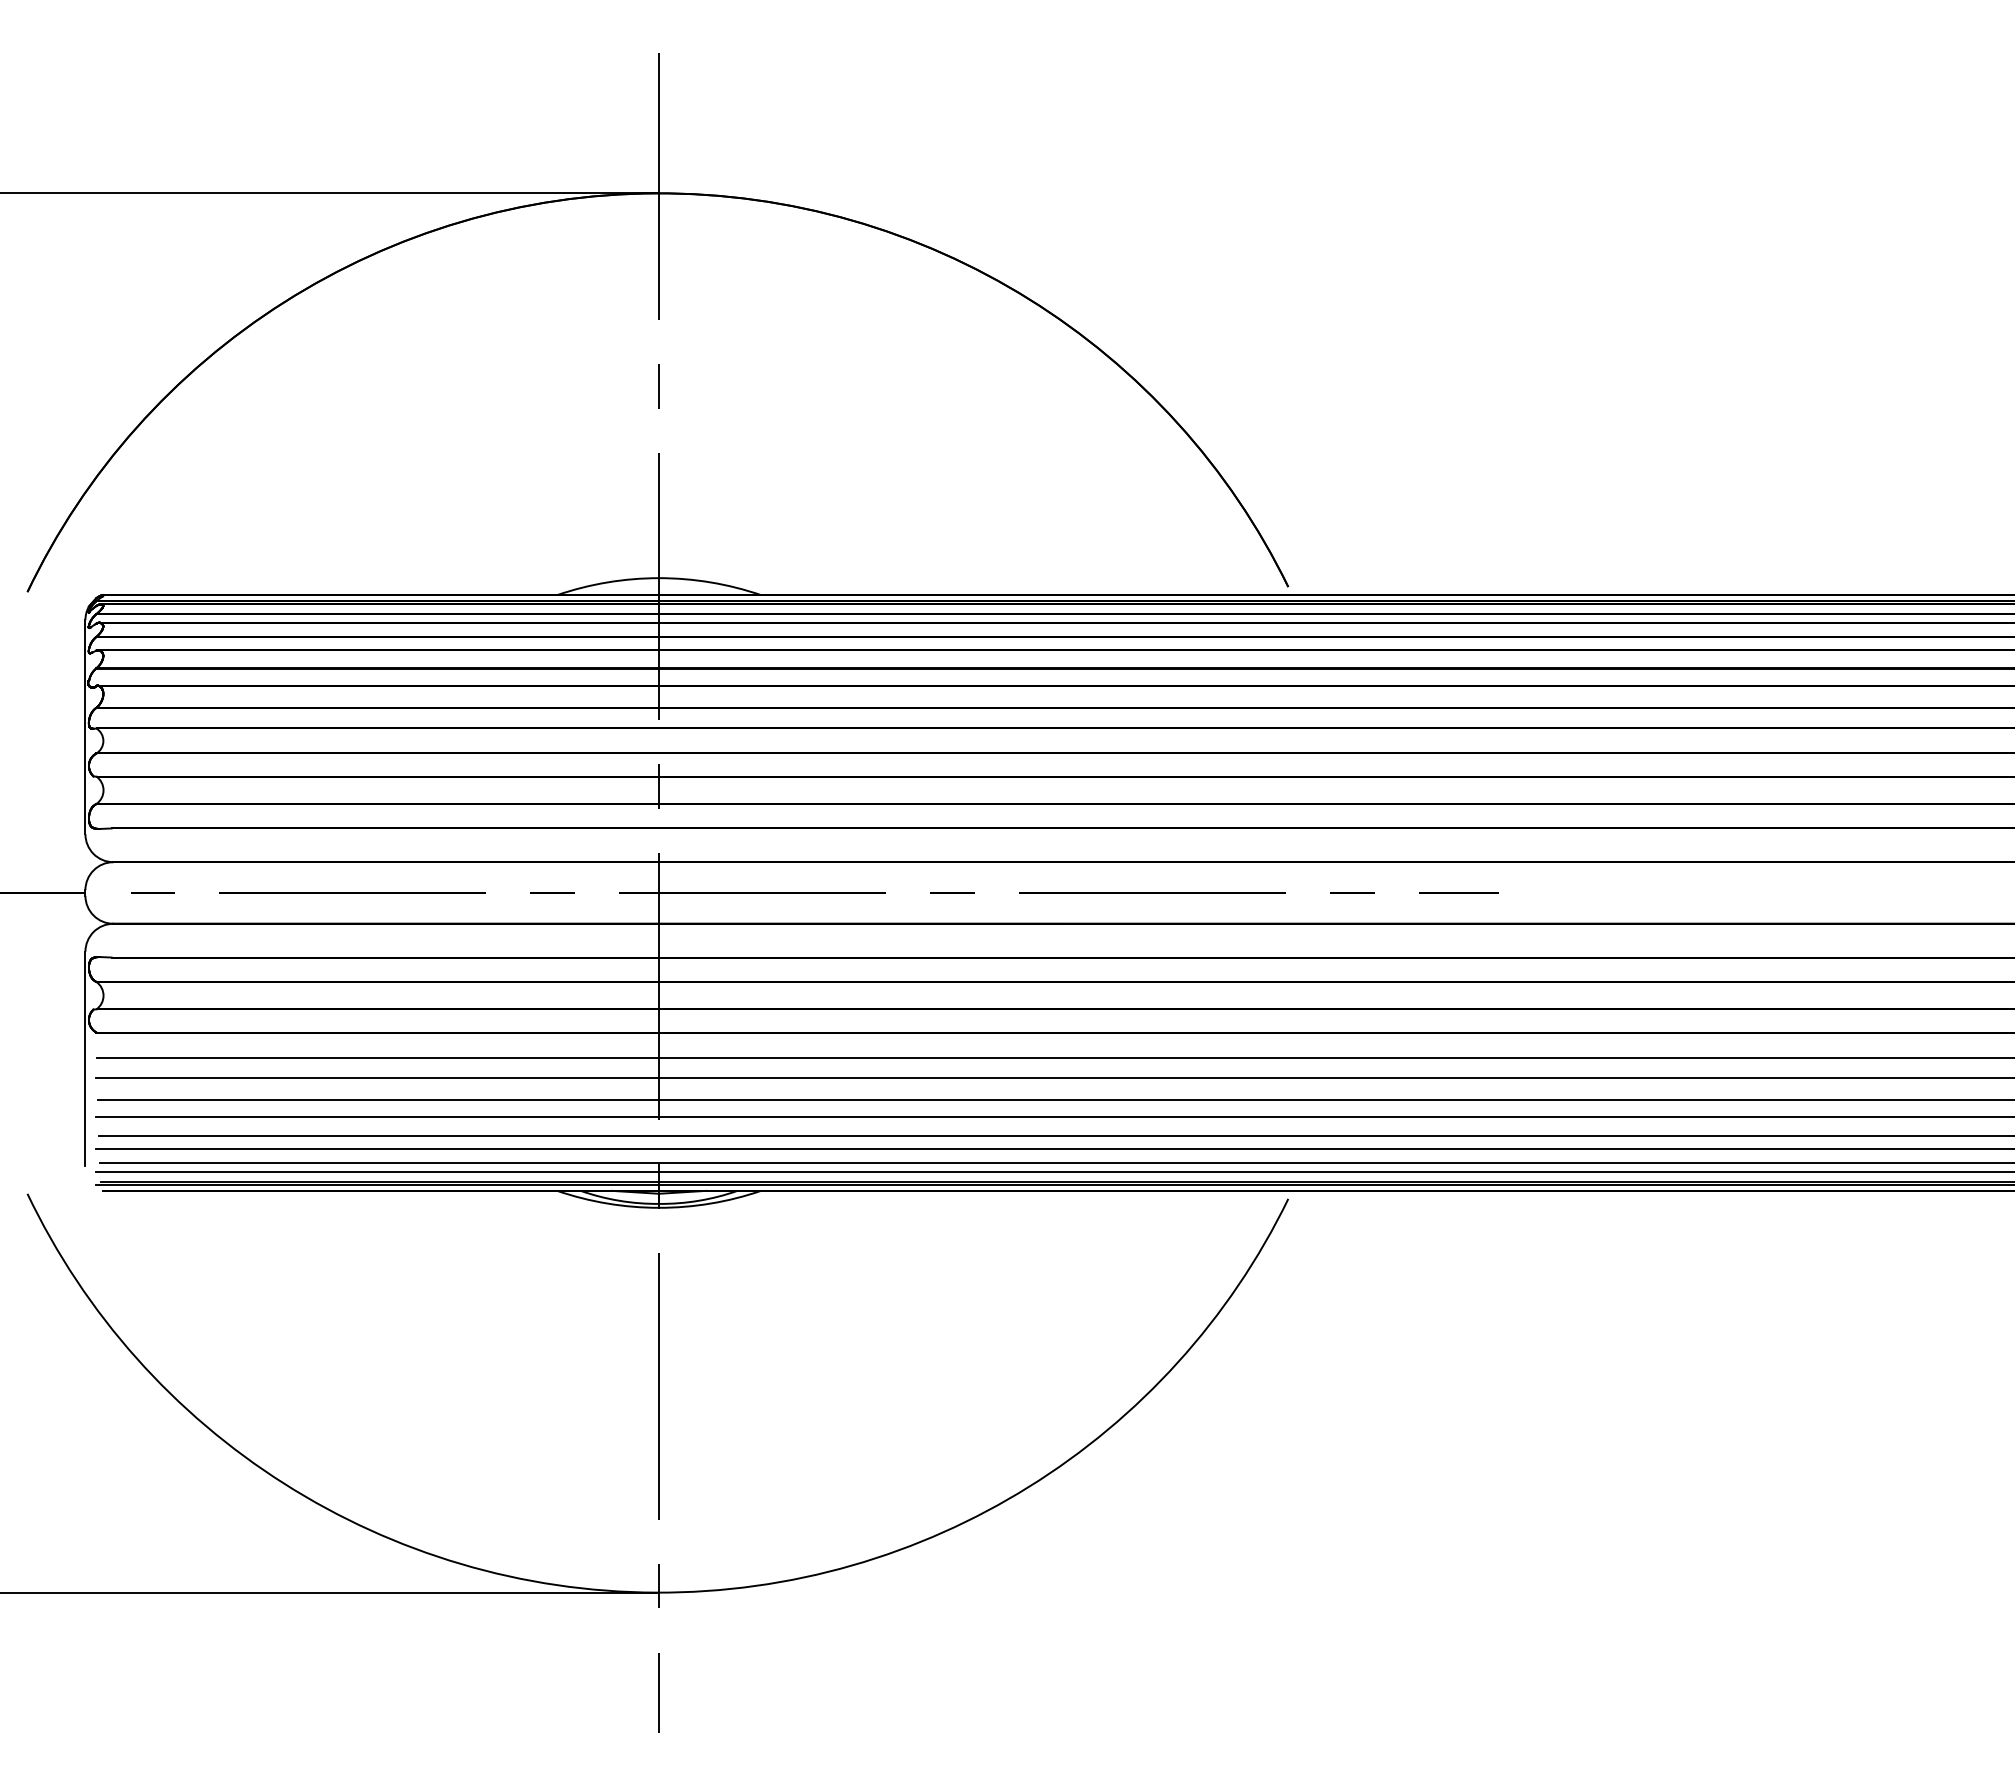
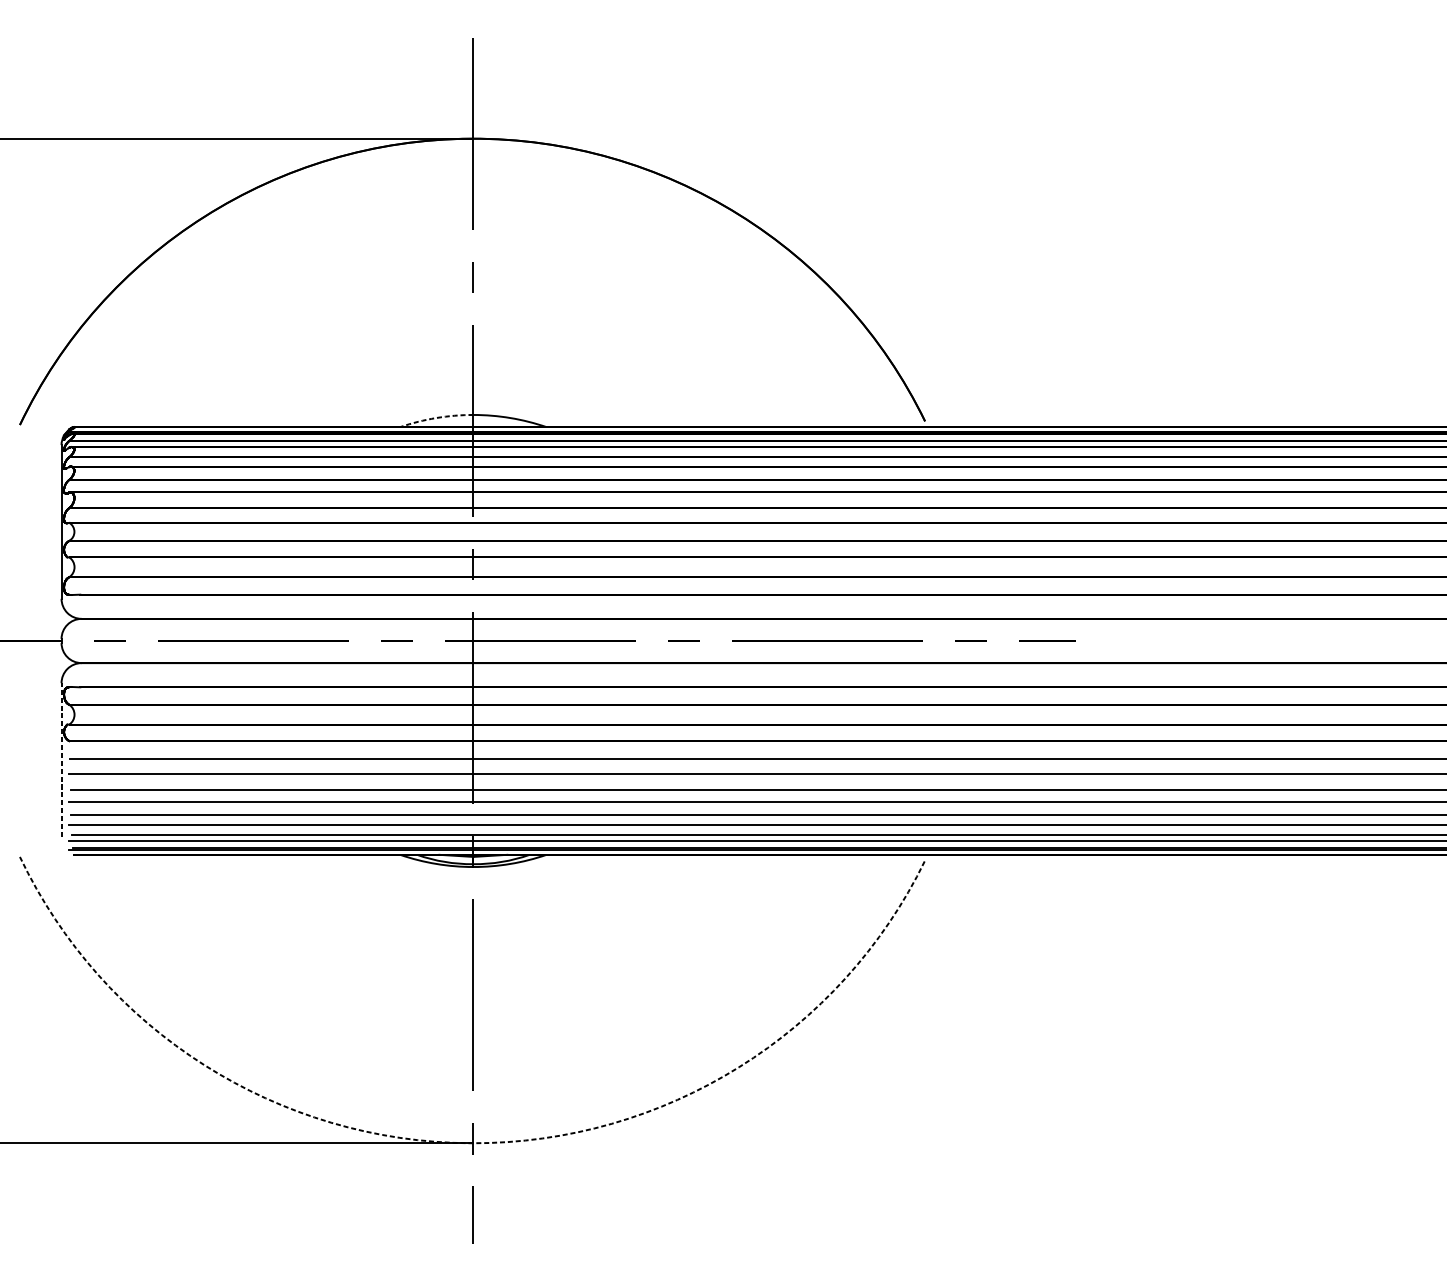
arc: (607, 582) -> (436, 418), solid -> dashed
line: (85, 1058) -> (61, 759), solid -> dashed
arc: (656, 1592) -> (471, 1143), solid -> dashed

